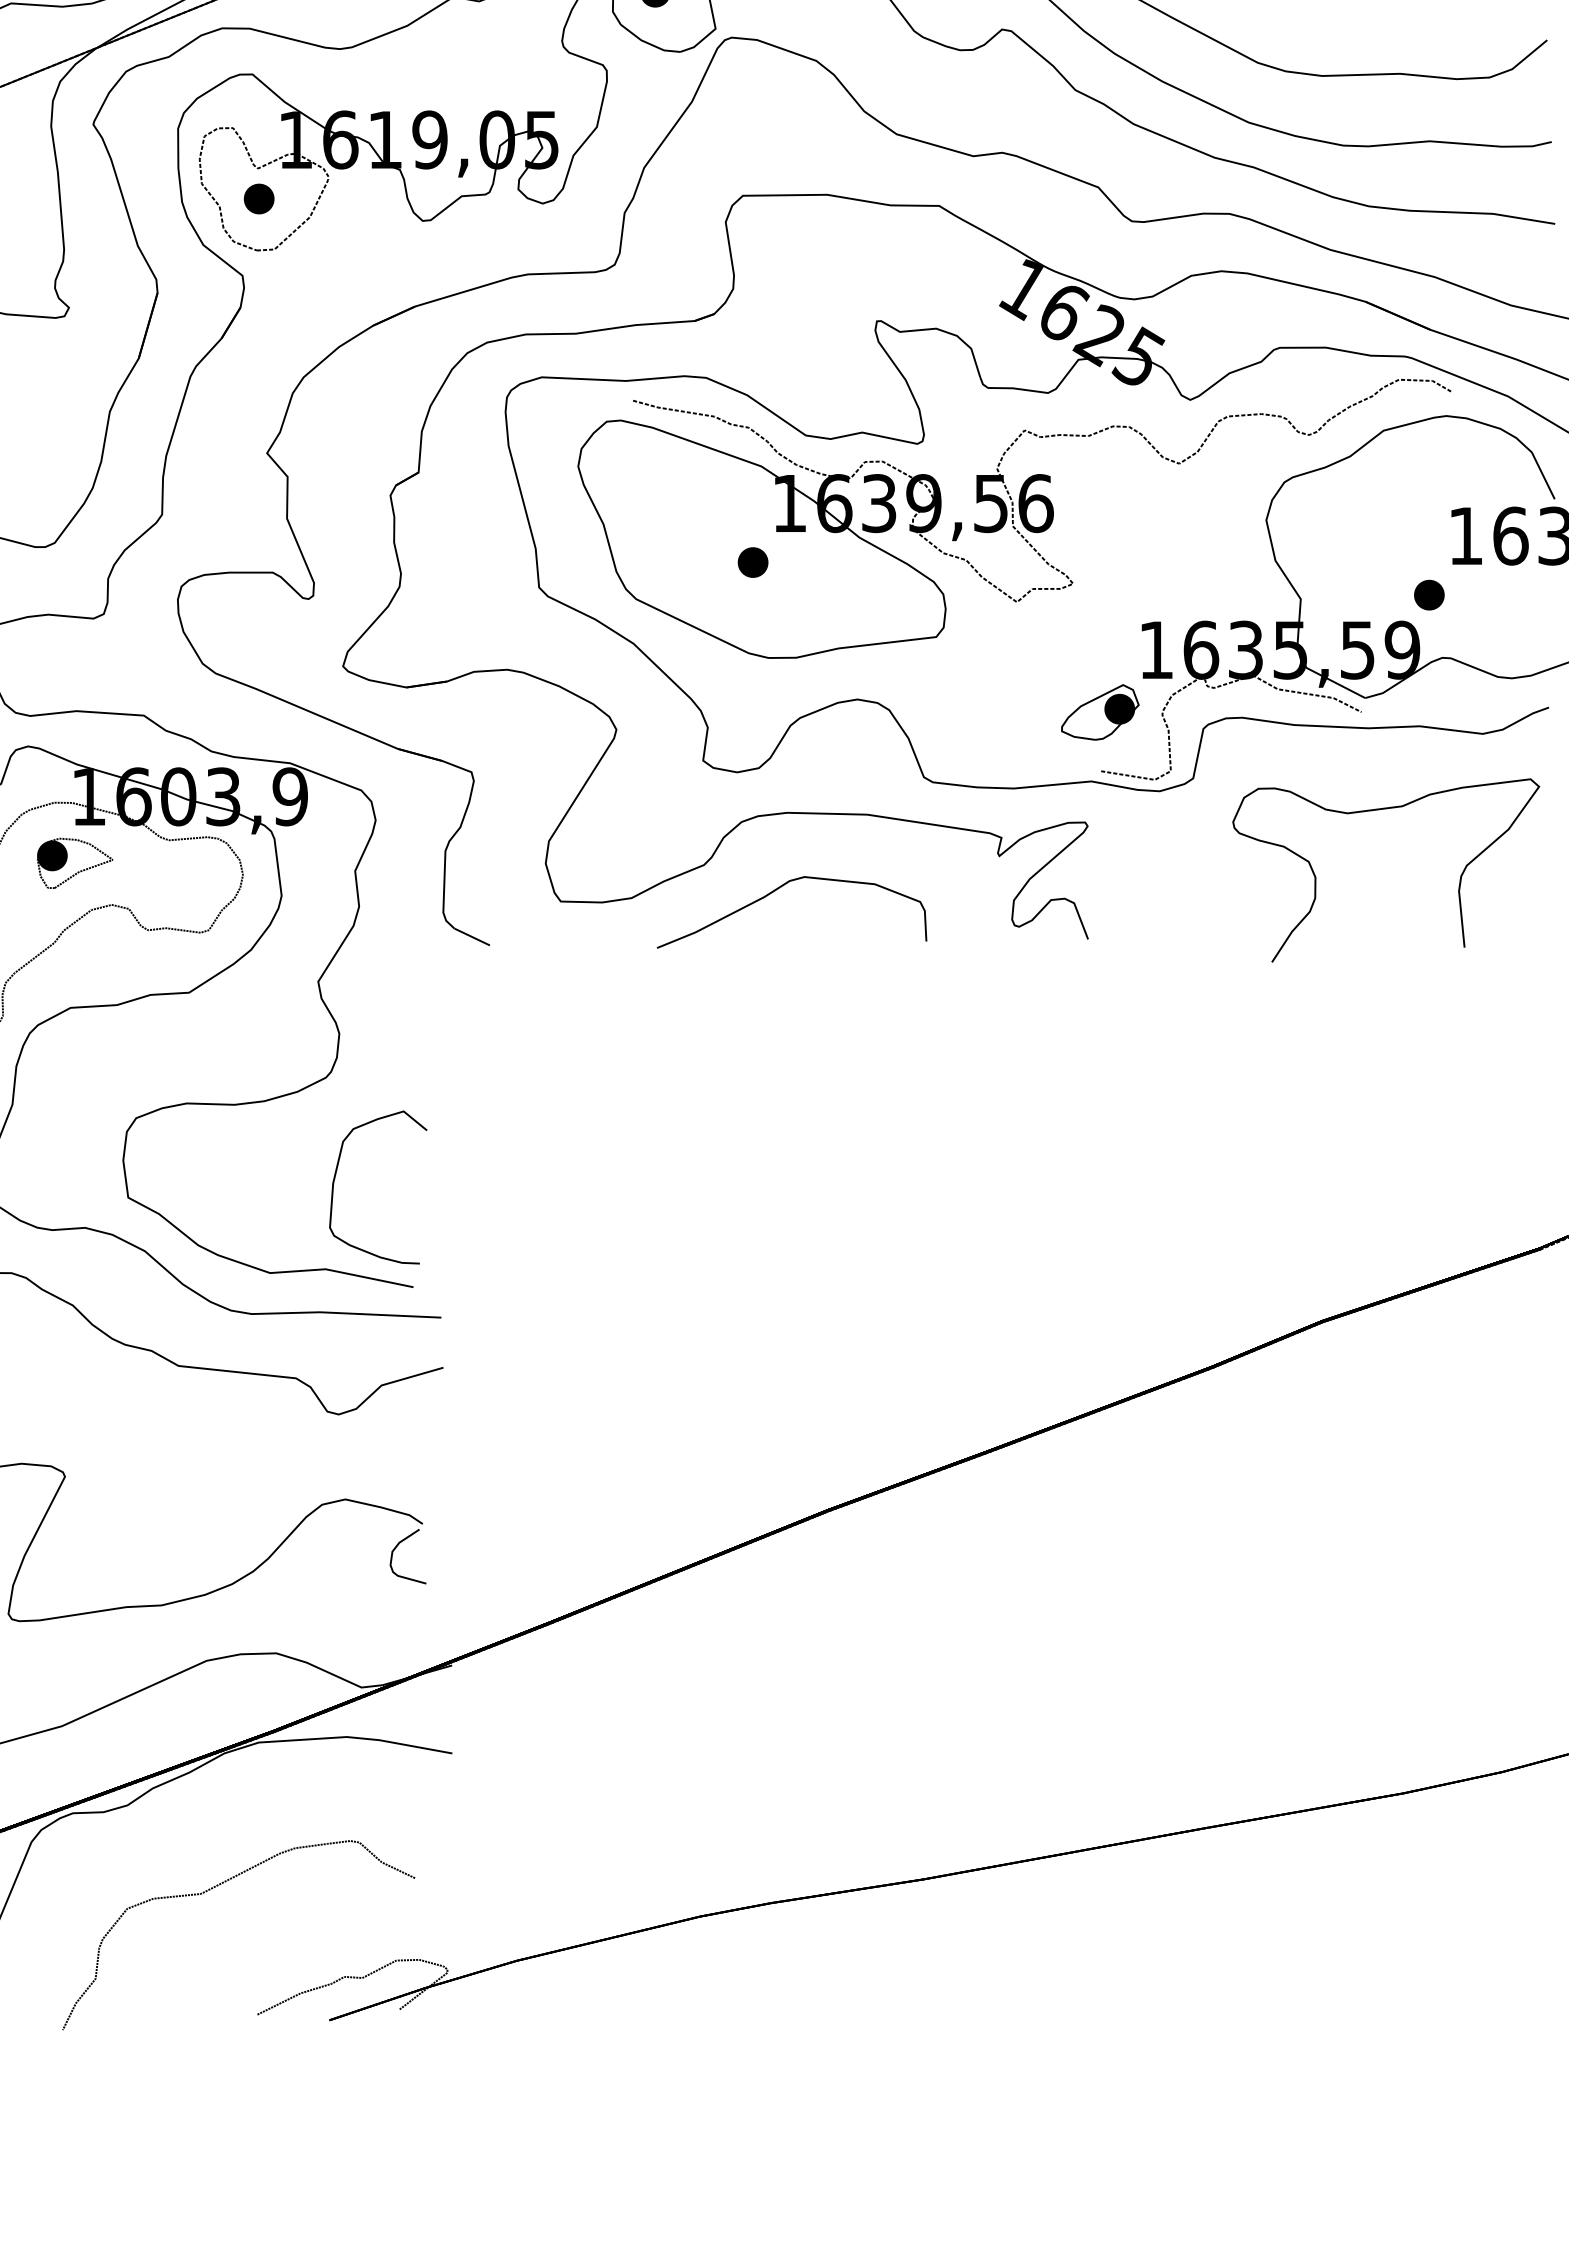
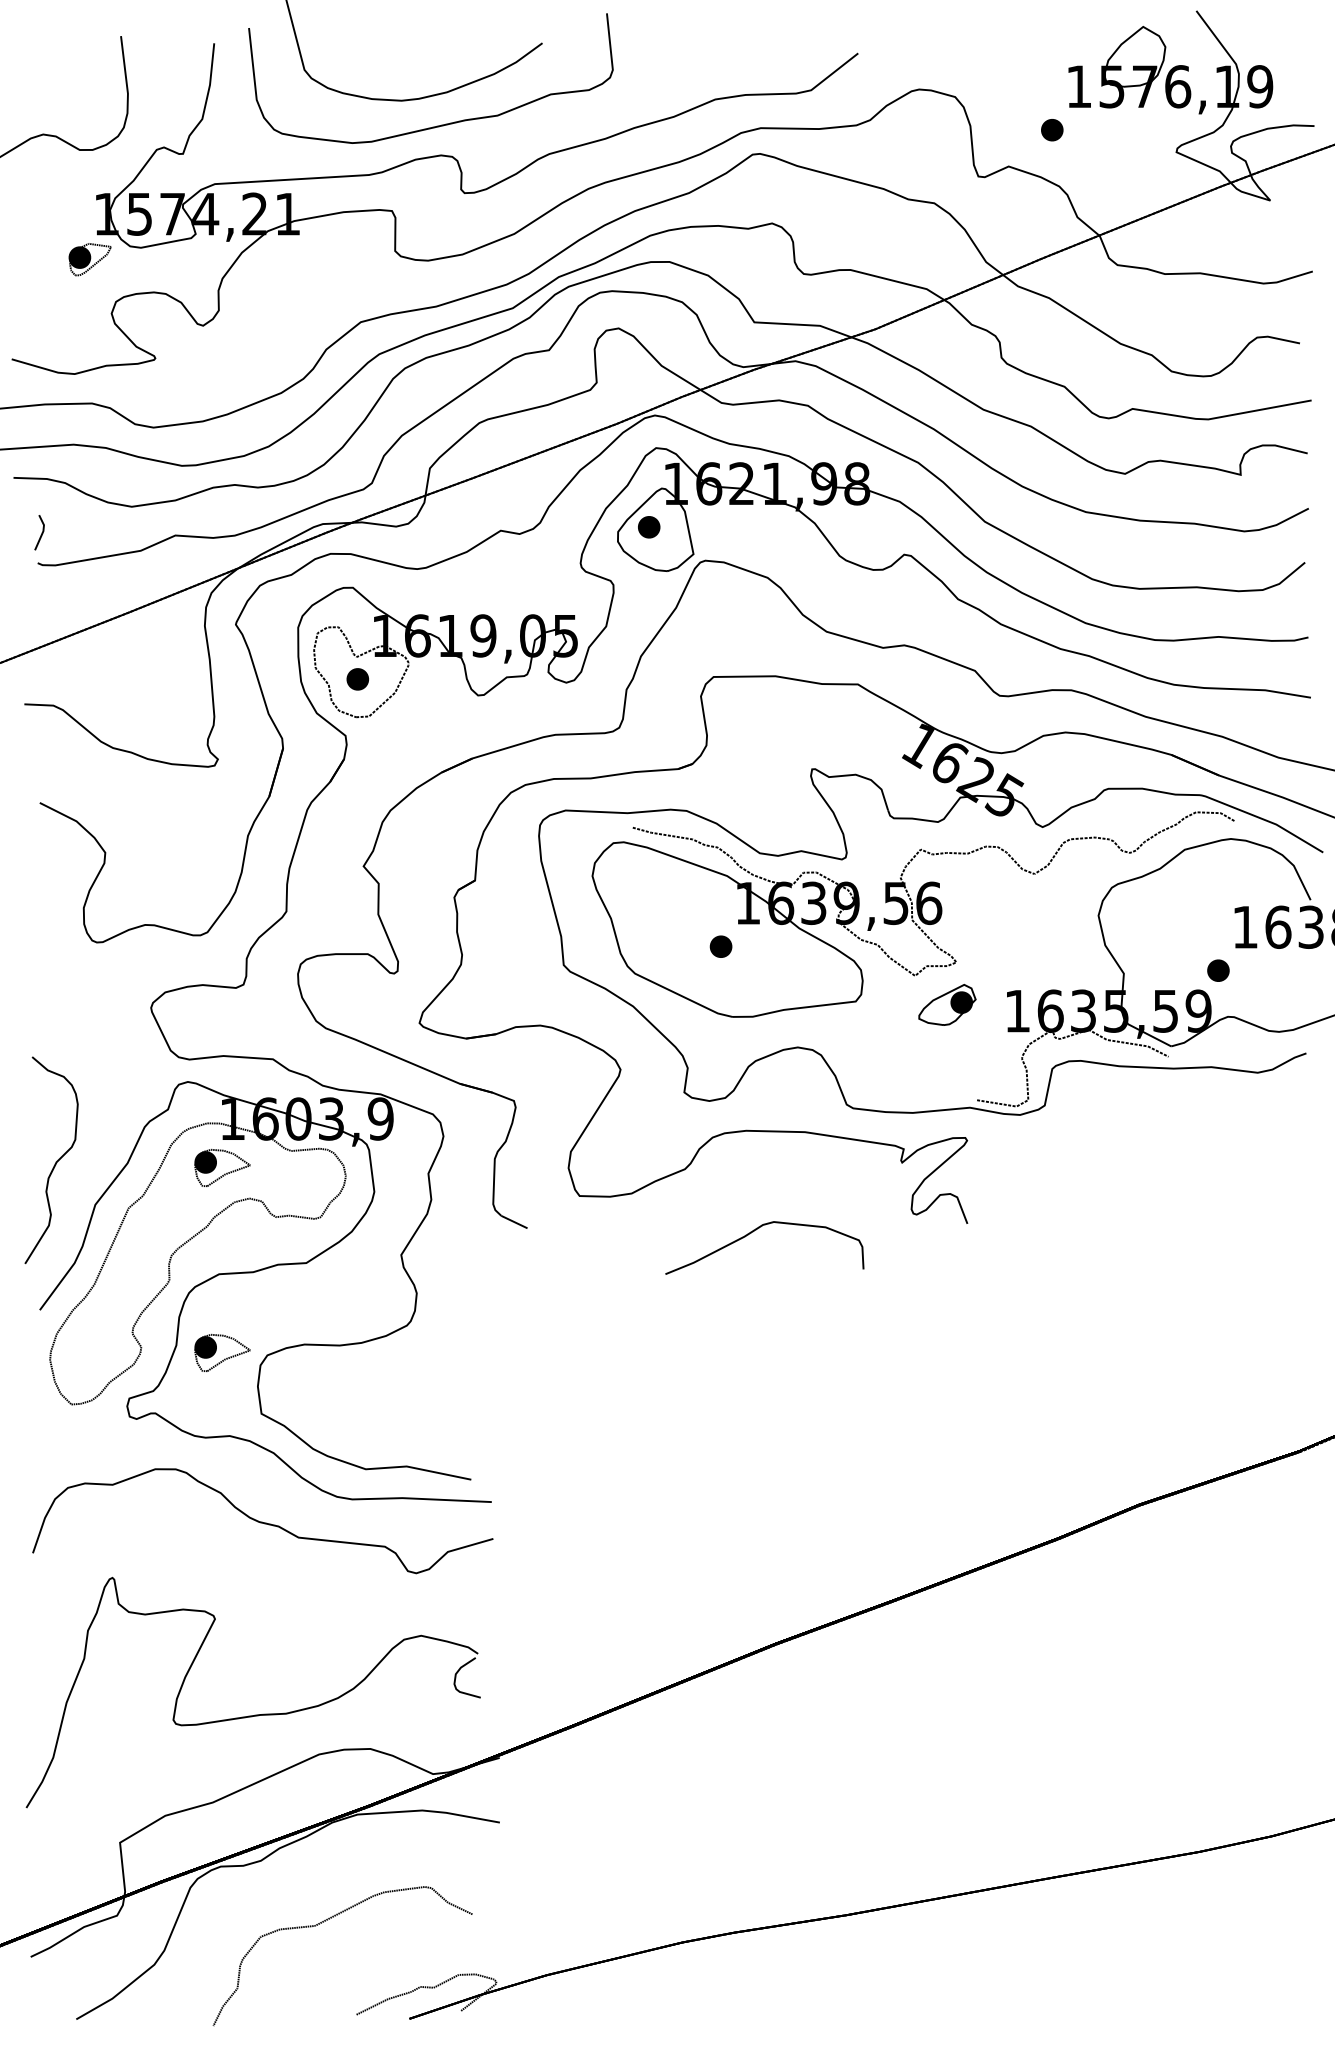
part: (1100, 711) -> (947, 1004), moved
curve: (1379, 811) -> (1181, 1129), removed
curve: (776, 891) -> (753, 1232), moved
part: (75, 1114) -> (222, 1352), added
curve: (336, 1178) -> (414, 1399), removed

